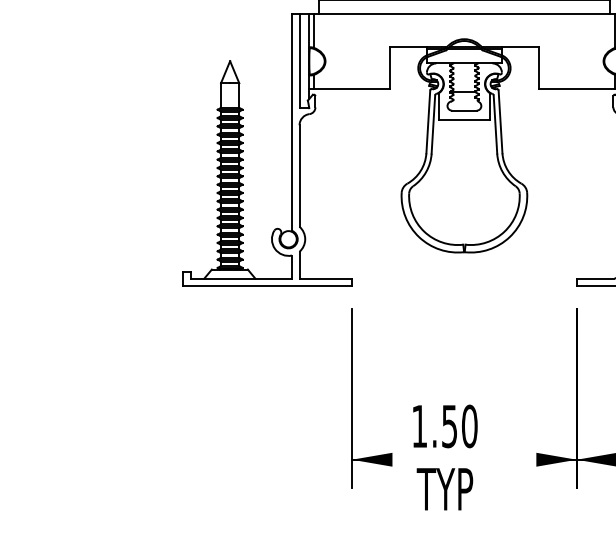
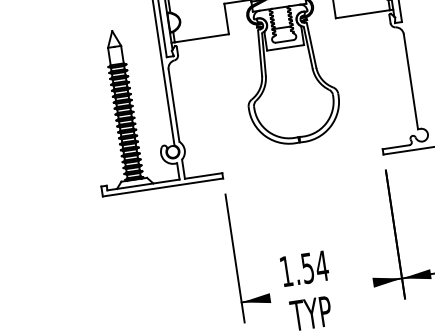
text: (469, 426) -> (321, 266), 1.50 -> 1.54

